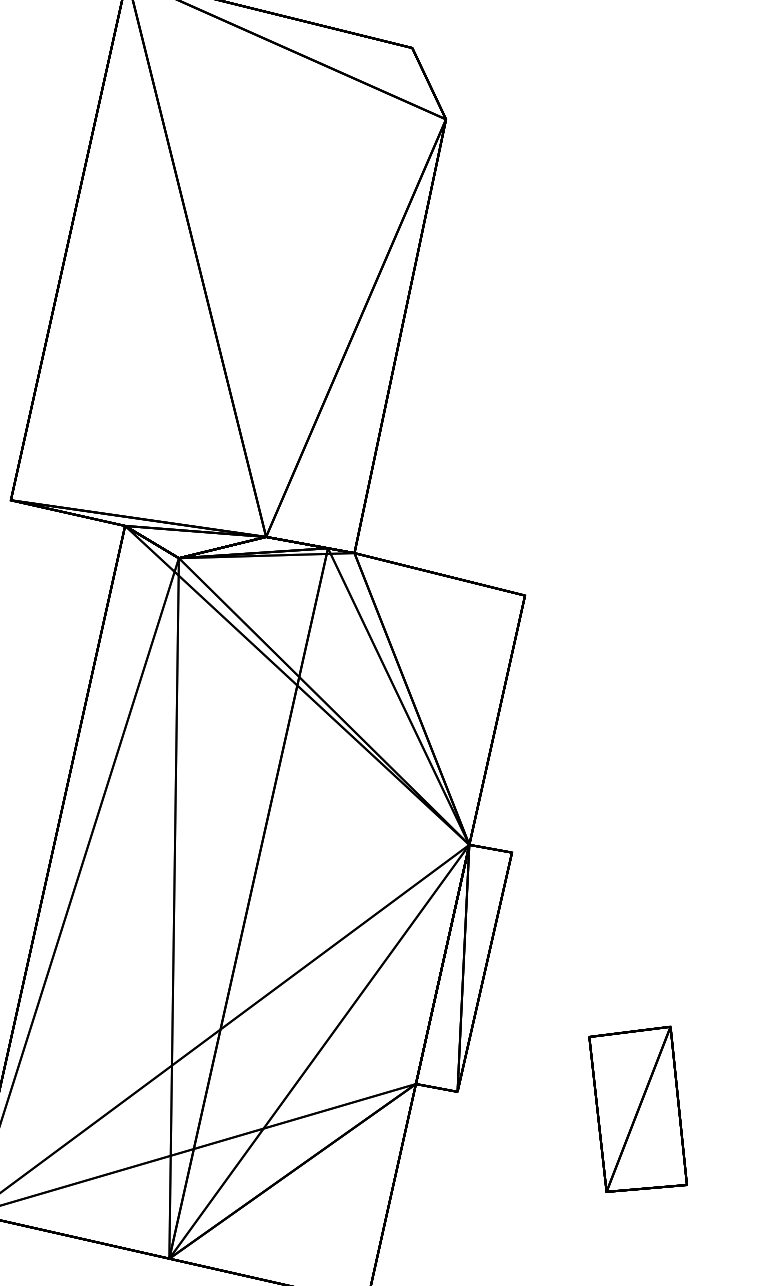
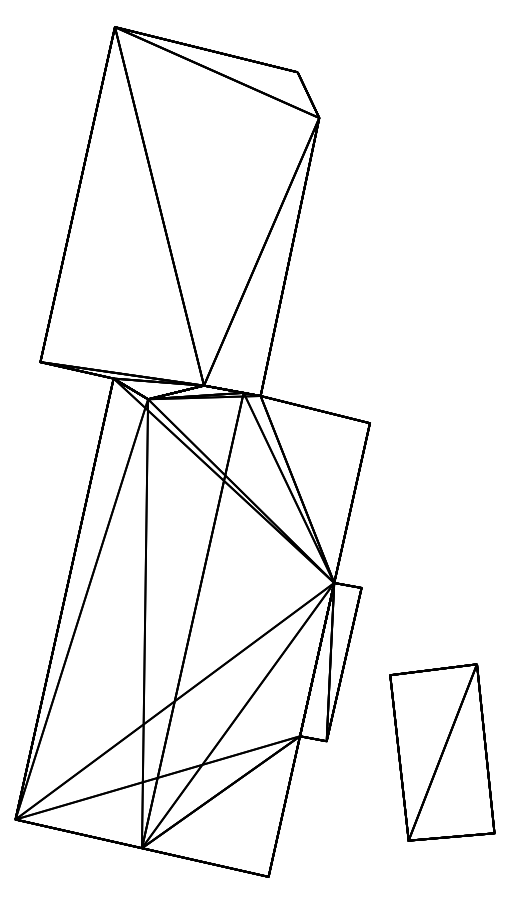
part: (638, 1109) -> (442, 752), size x1.67

